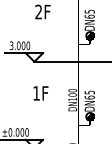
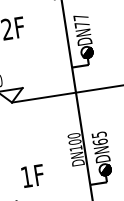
text: (89, 13) -> (81, 20), DN65 -> DN77
text: (40, 93) -> (32, 176), moved

